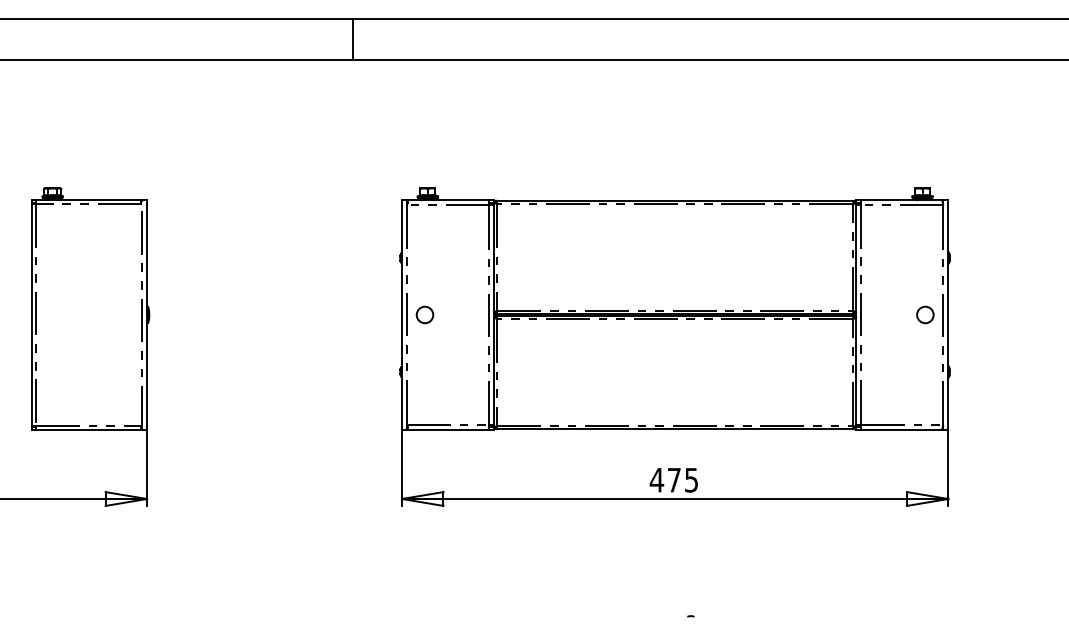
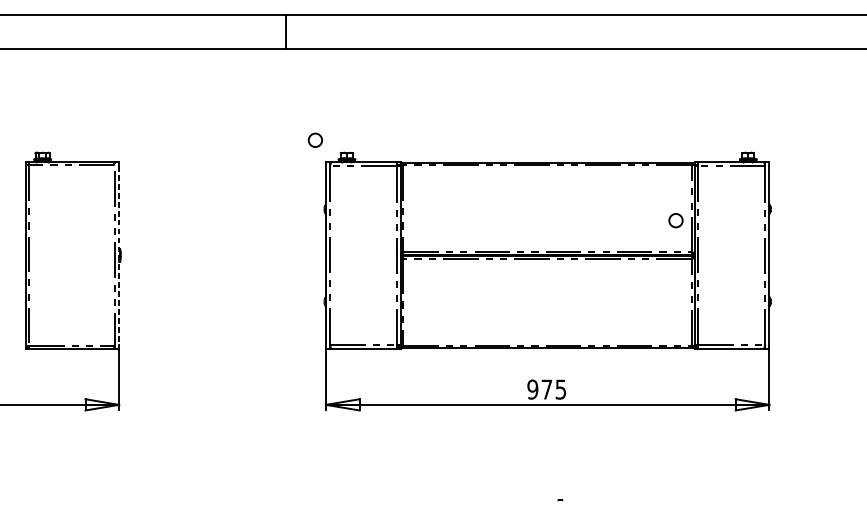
circle: (424, 314) -> (315, 139), moved
circle: (925, 314) -> (676, 220), moved
line: (147, 315) -> (119, 255), solid -> dashed
text: (656, 479) -> (532, 389), 475 -> 975

